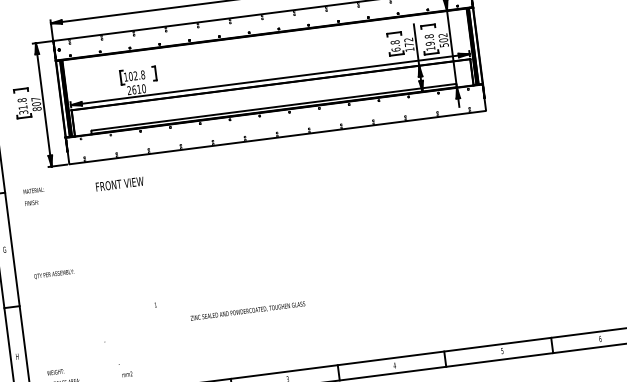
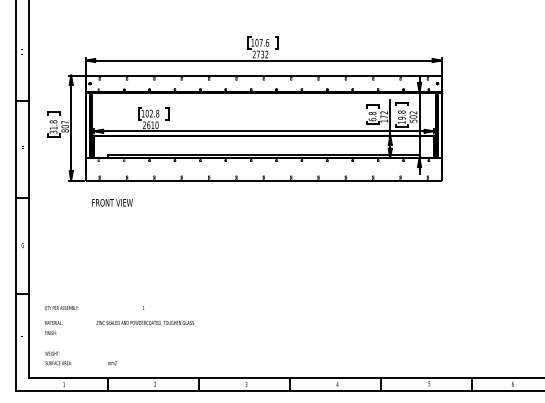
text: (119, 183) -> (112, 202), moved
text: (34, 195) -> (53, 327), moved
text: (53, 274) -> (61, 308), moved
text: (246, 310) -> (144, 322), moved

